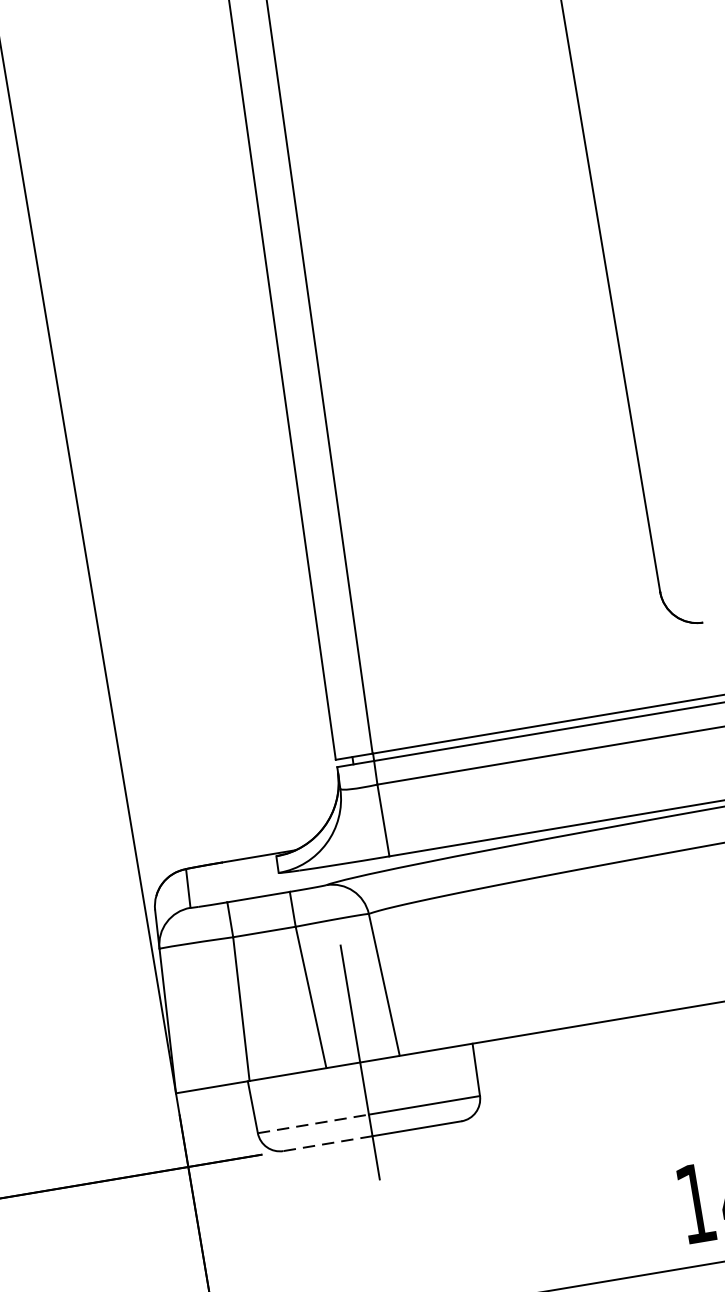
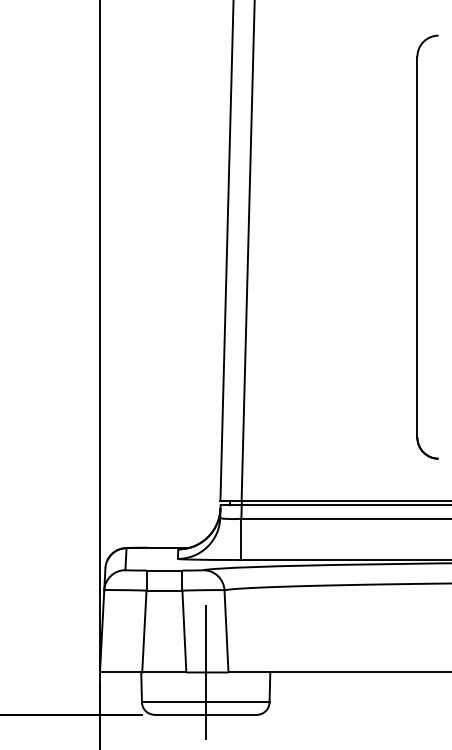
line: (312, 1124) -> (173, 702), dashed -> solid
line: (328, 1143) -> (180, 714), dashed -> solid

